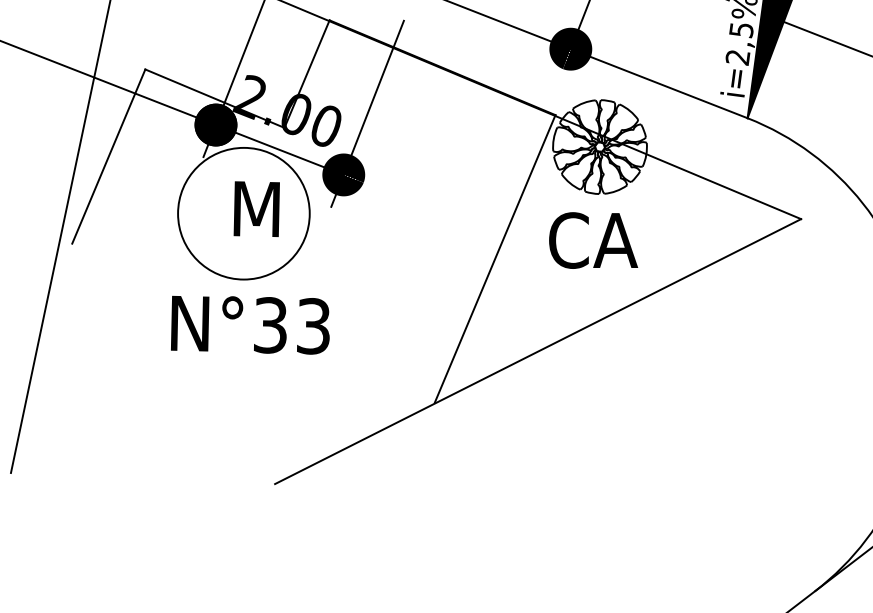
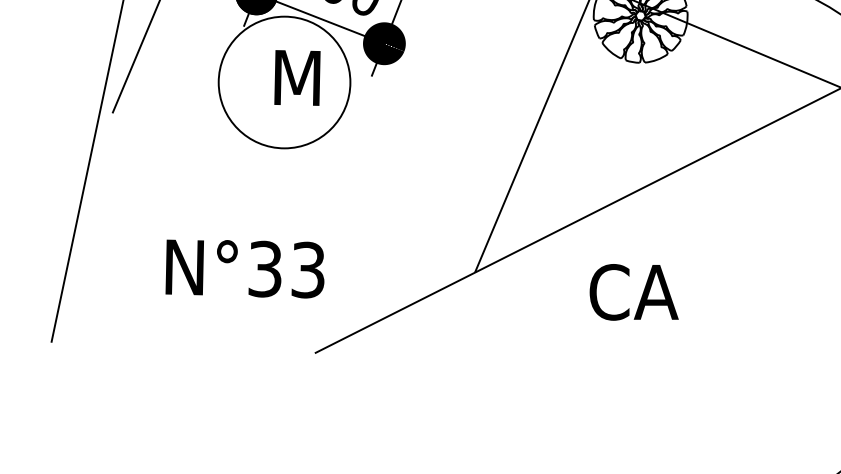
text: (593, 240) -> (634, 292), moved
text: (250, 324) -> (245, 268), moved

